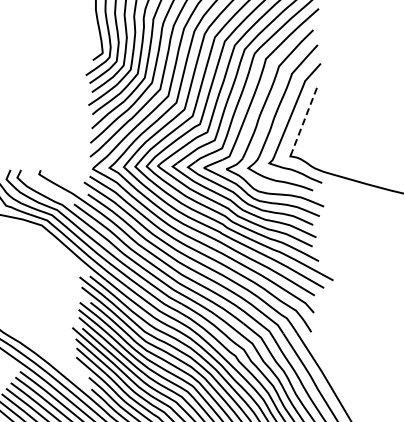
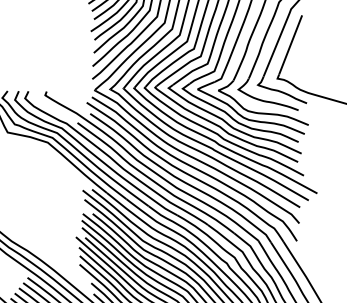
line: (304, 120) -> (290, 45), dashed -> solid

